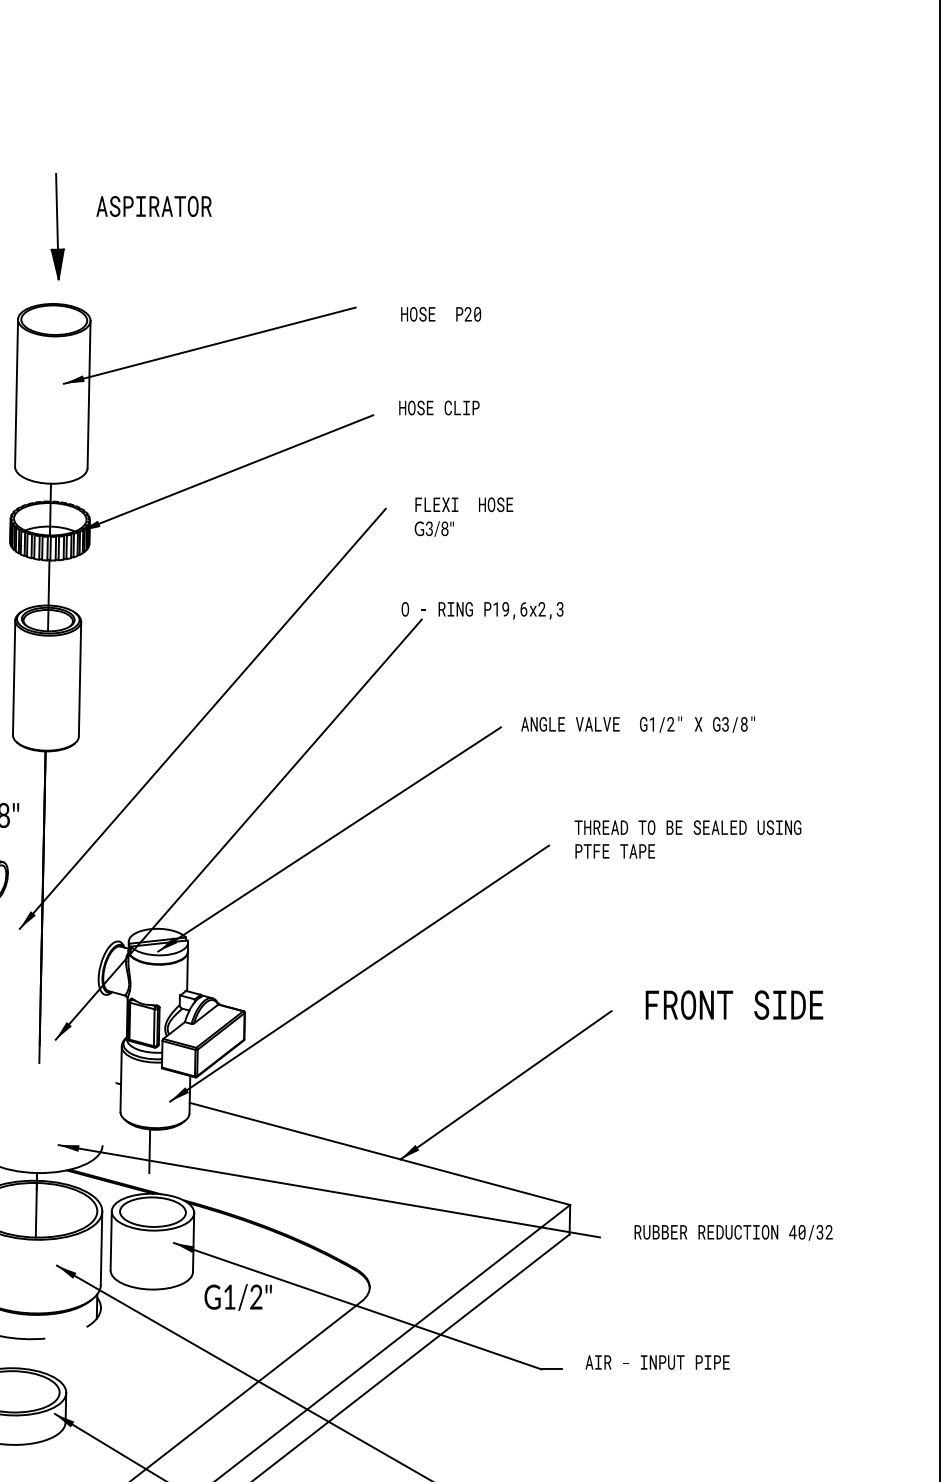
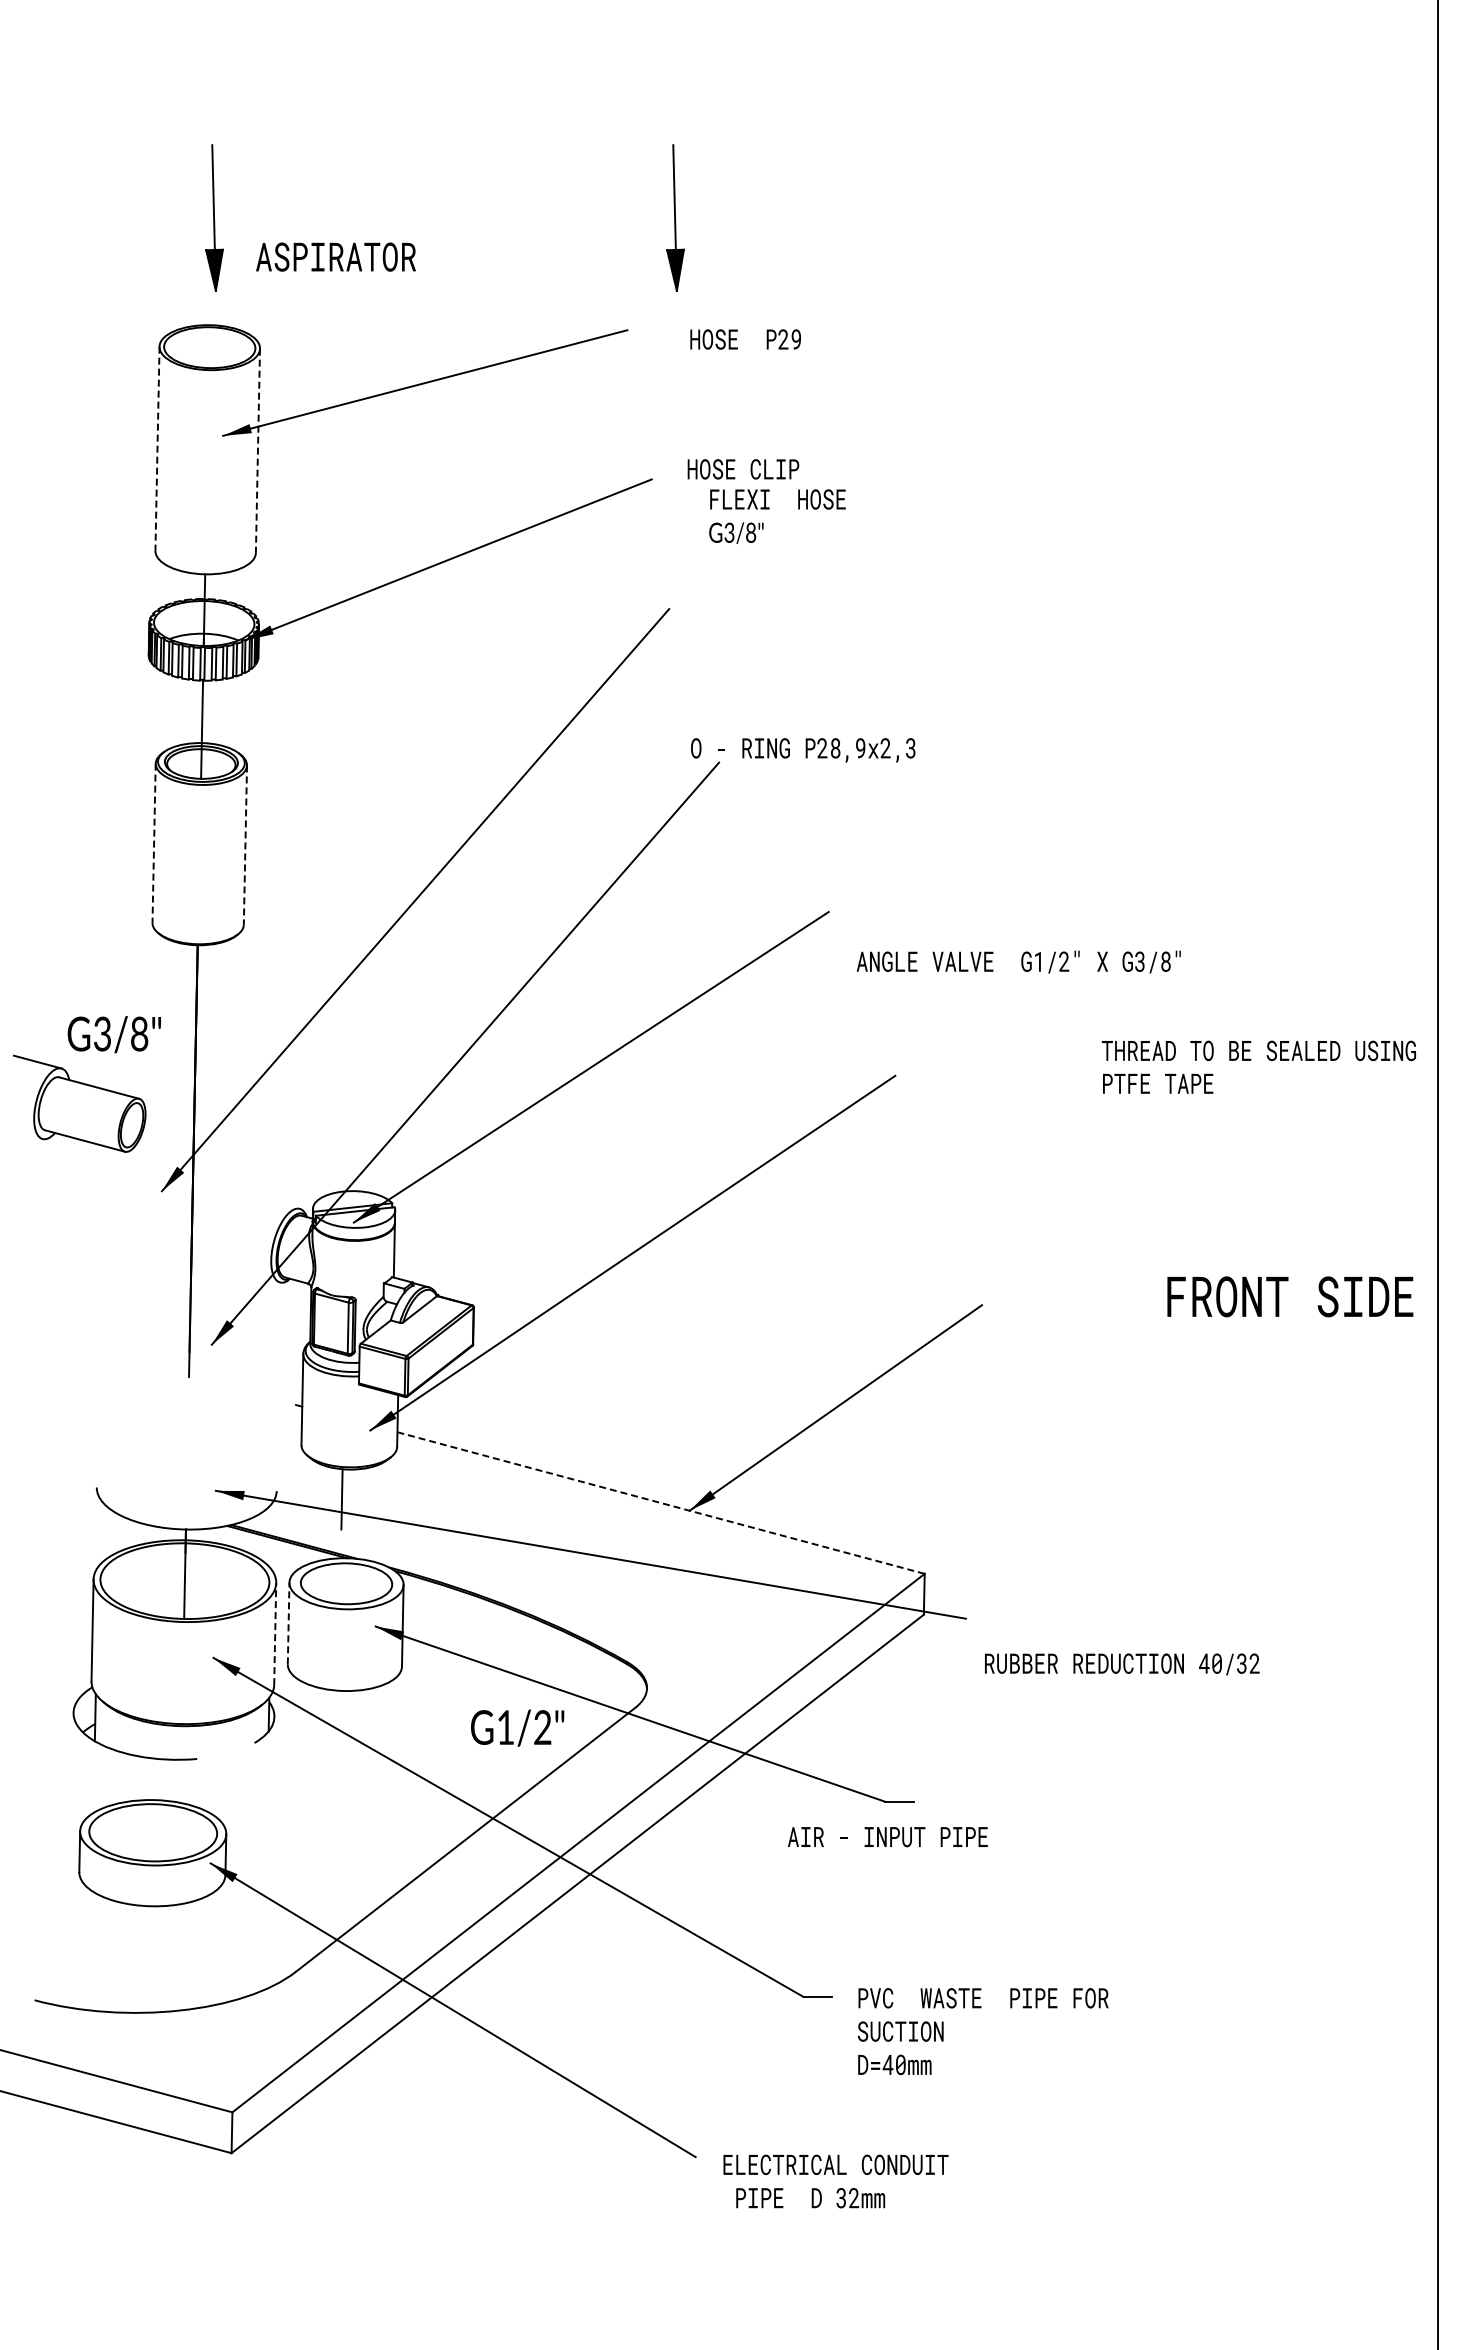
text: (153, 206) -> (335, 256), moved
part: (390, 226) -> (675, 217), added
text: (477, 314) -> (796, 339), P20 -> P29
line: (16, 393) -> (157, 449), solid -> dashed
line: (88, 395) -> (257, 451), solid -> dashed
text: (463, 517) -> (777, 516), moved
text: (510, 609) -> (841, 748), P19,6x2,3 -> P28,9x2,3
line: (14, 677) -> (154, 843), solid -> dashed
line: (80, 679) -> (245, 845), solid -> dashed
text: (637, 724) -> (1018, 961), moved
text: (687, 838) -> (1258, 1066), moved
text: (734, 1004) -> (1290, 1296), moved
line: (380, 1154) -> (661, 1503), solid -> dashed
text: (733, 1232) -> (1122, 1664), moved
line: (111, 1240) -> (288, 1623), solid -> dashed
line: (101, 1248) -> (275, 1633), solid -> dashed
text: (238, 1297) -> (517, 1727), moved
text: (657, 1362) -> (887, 1837), moved

